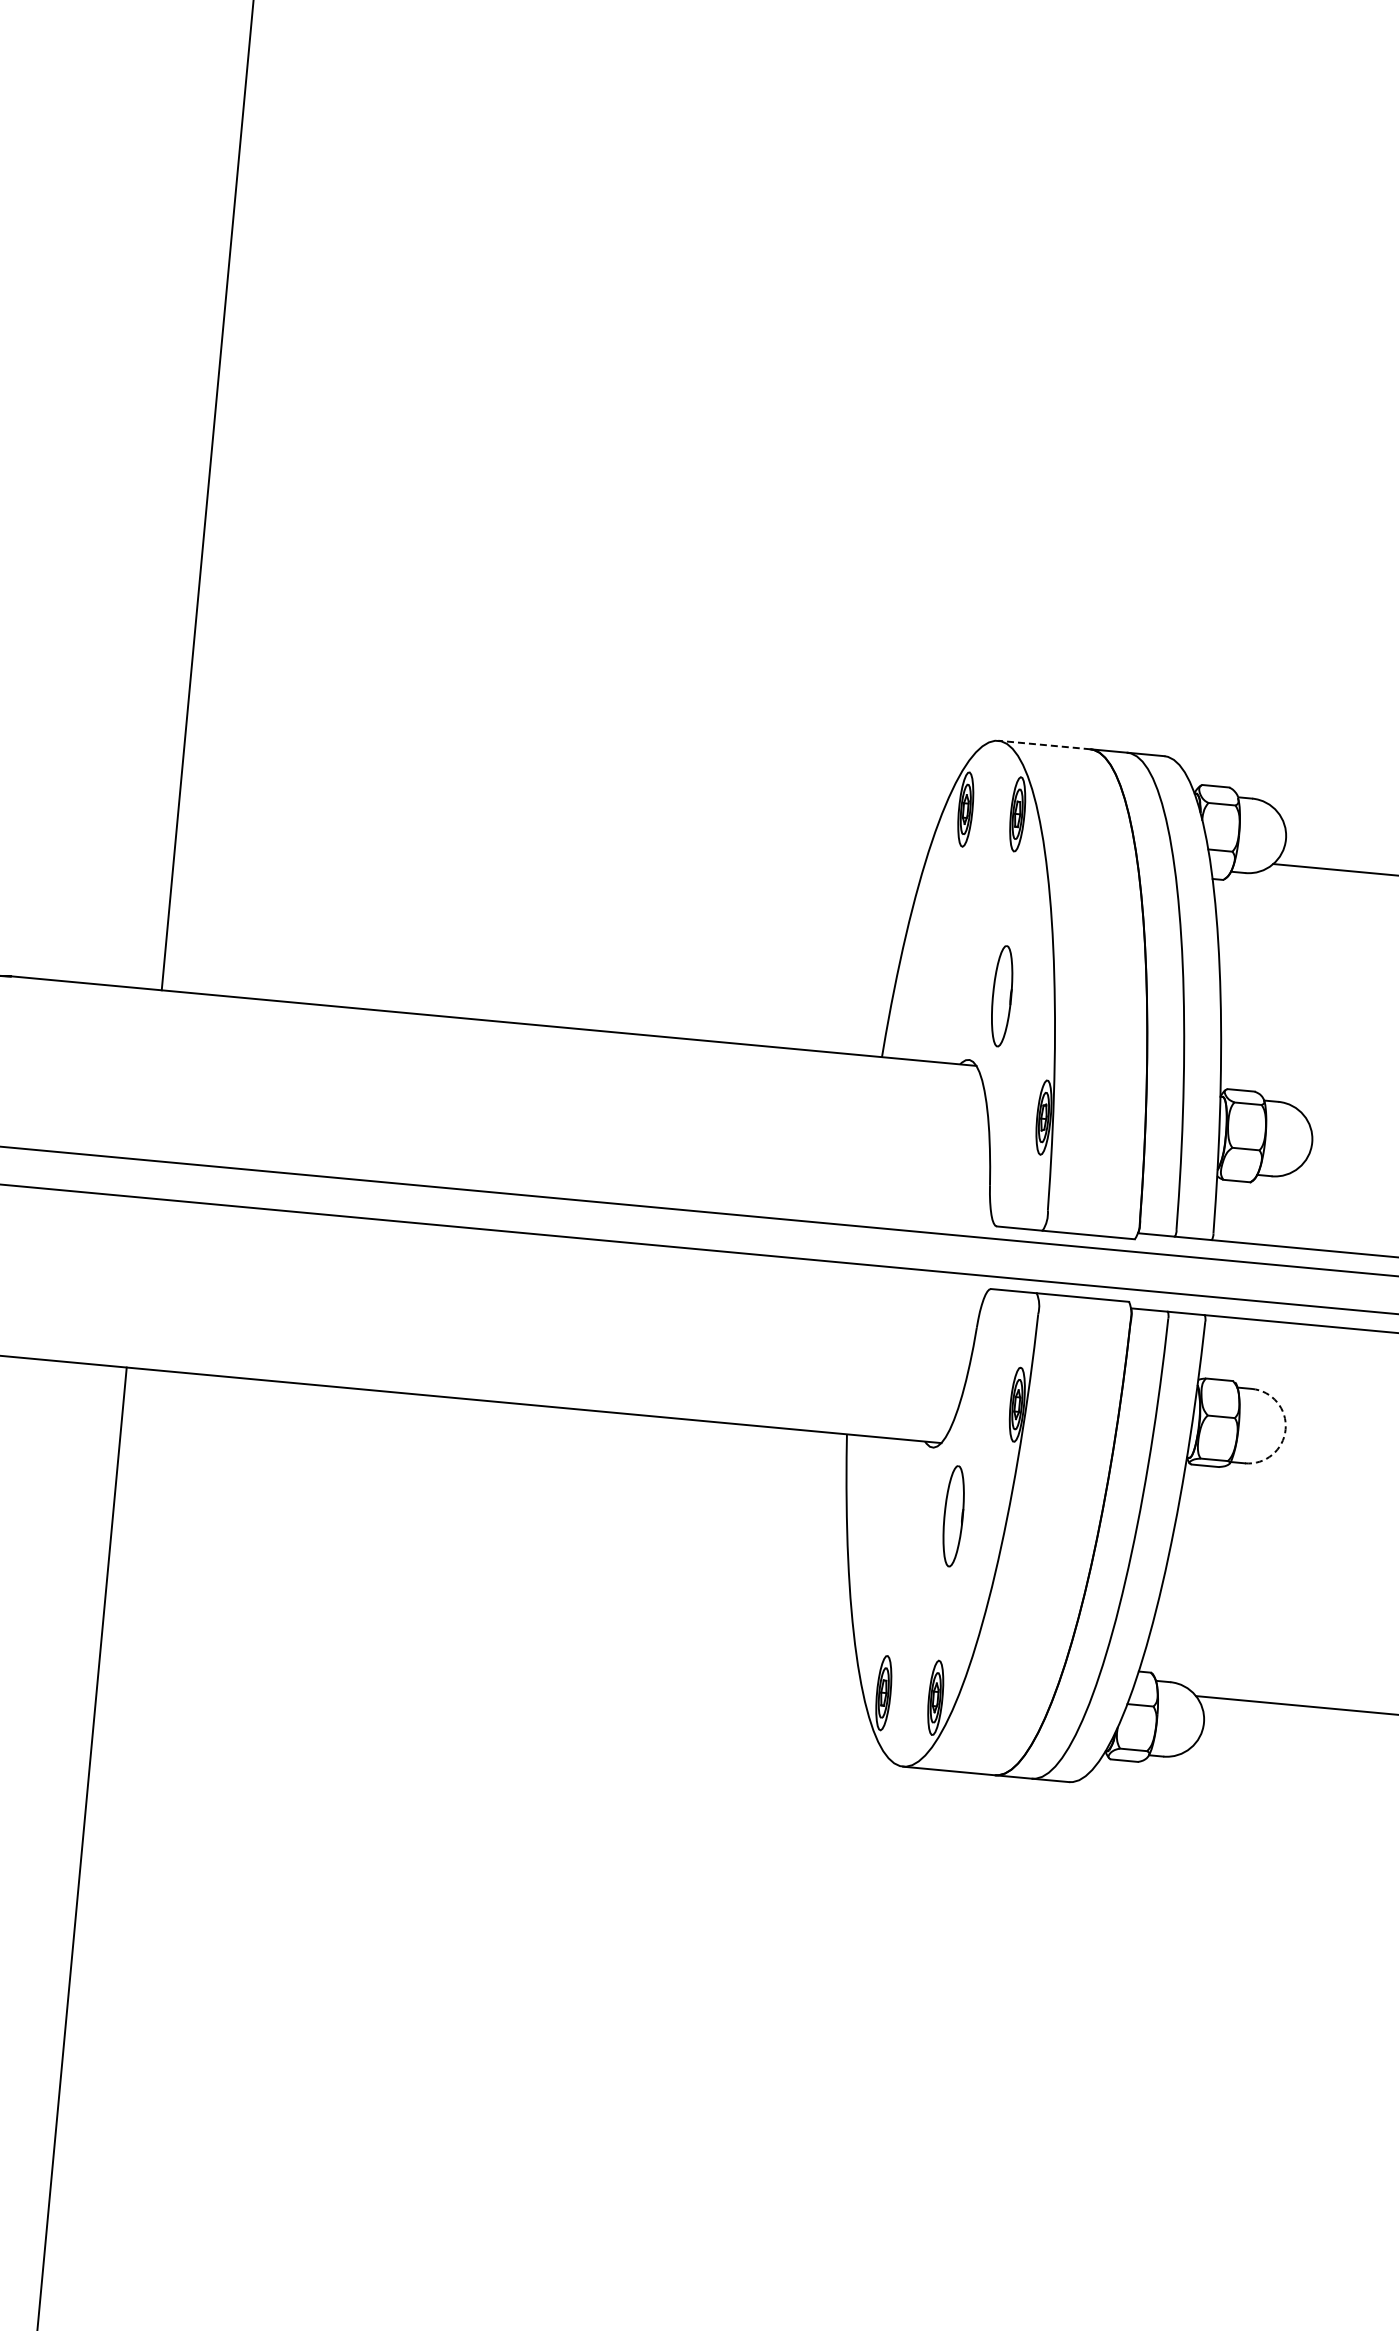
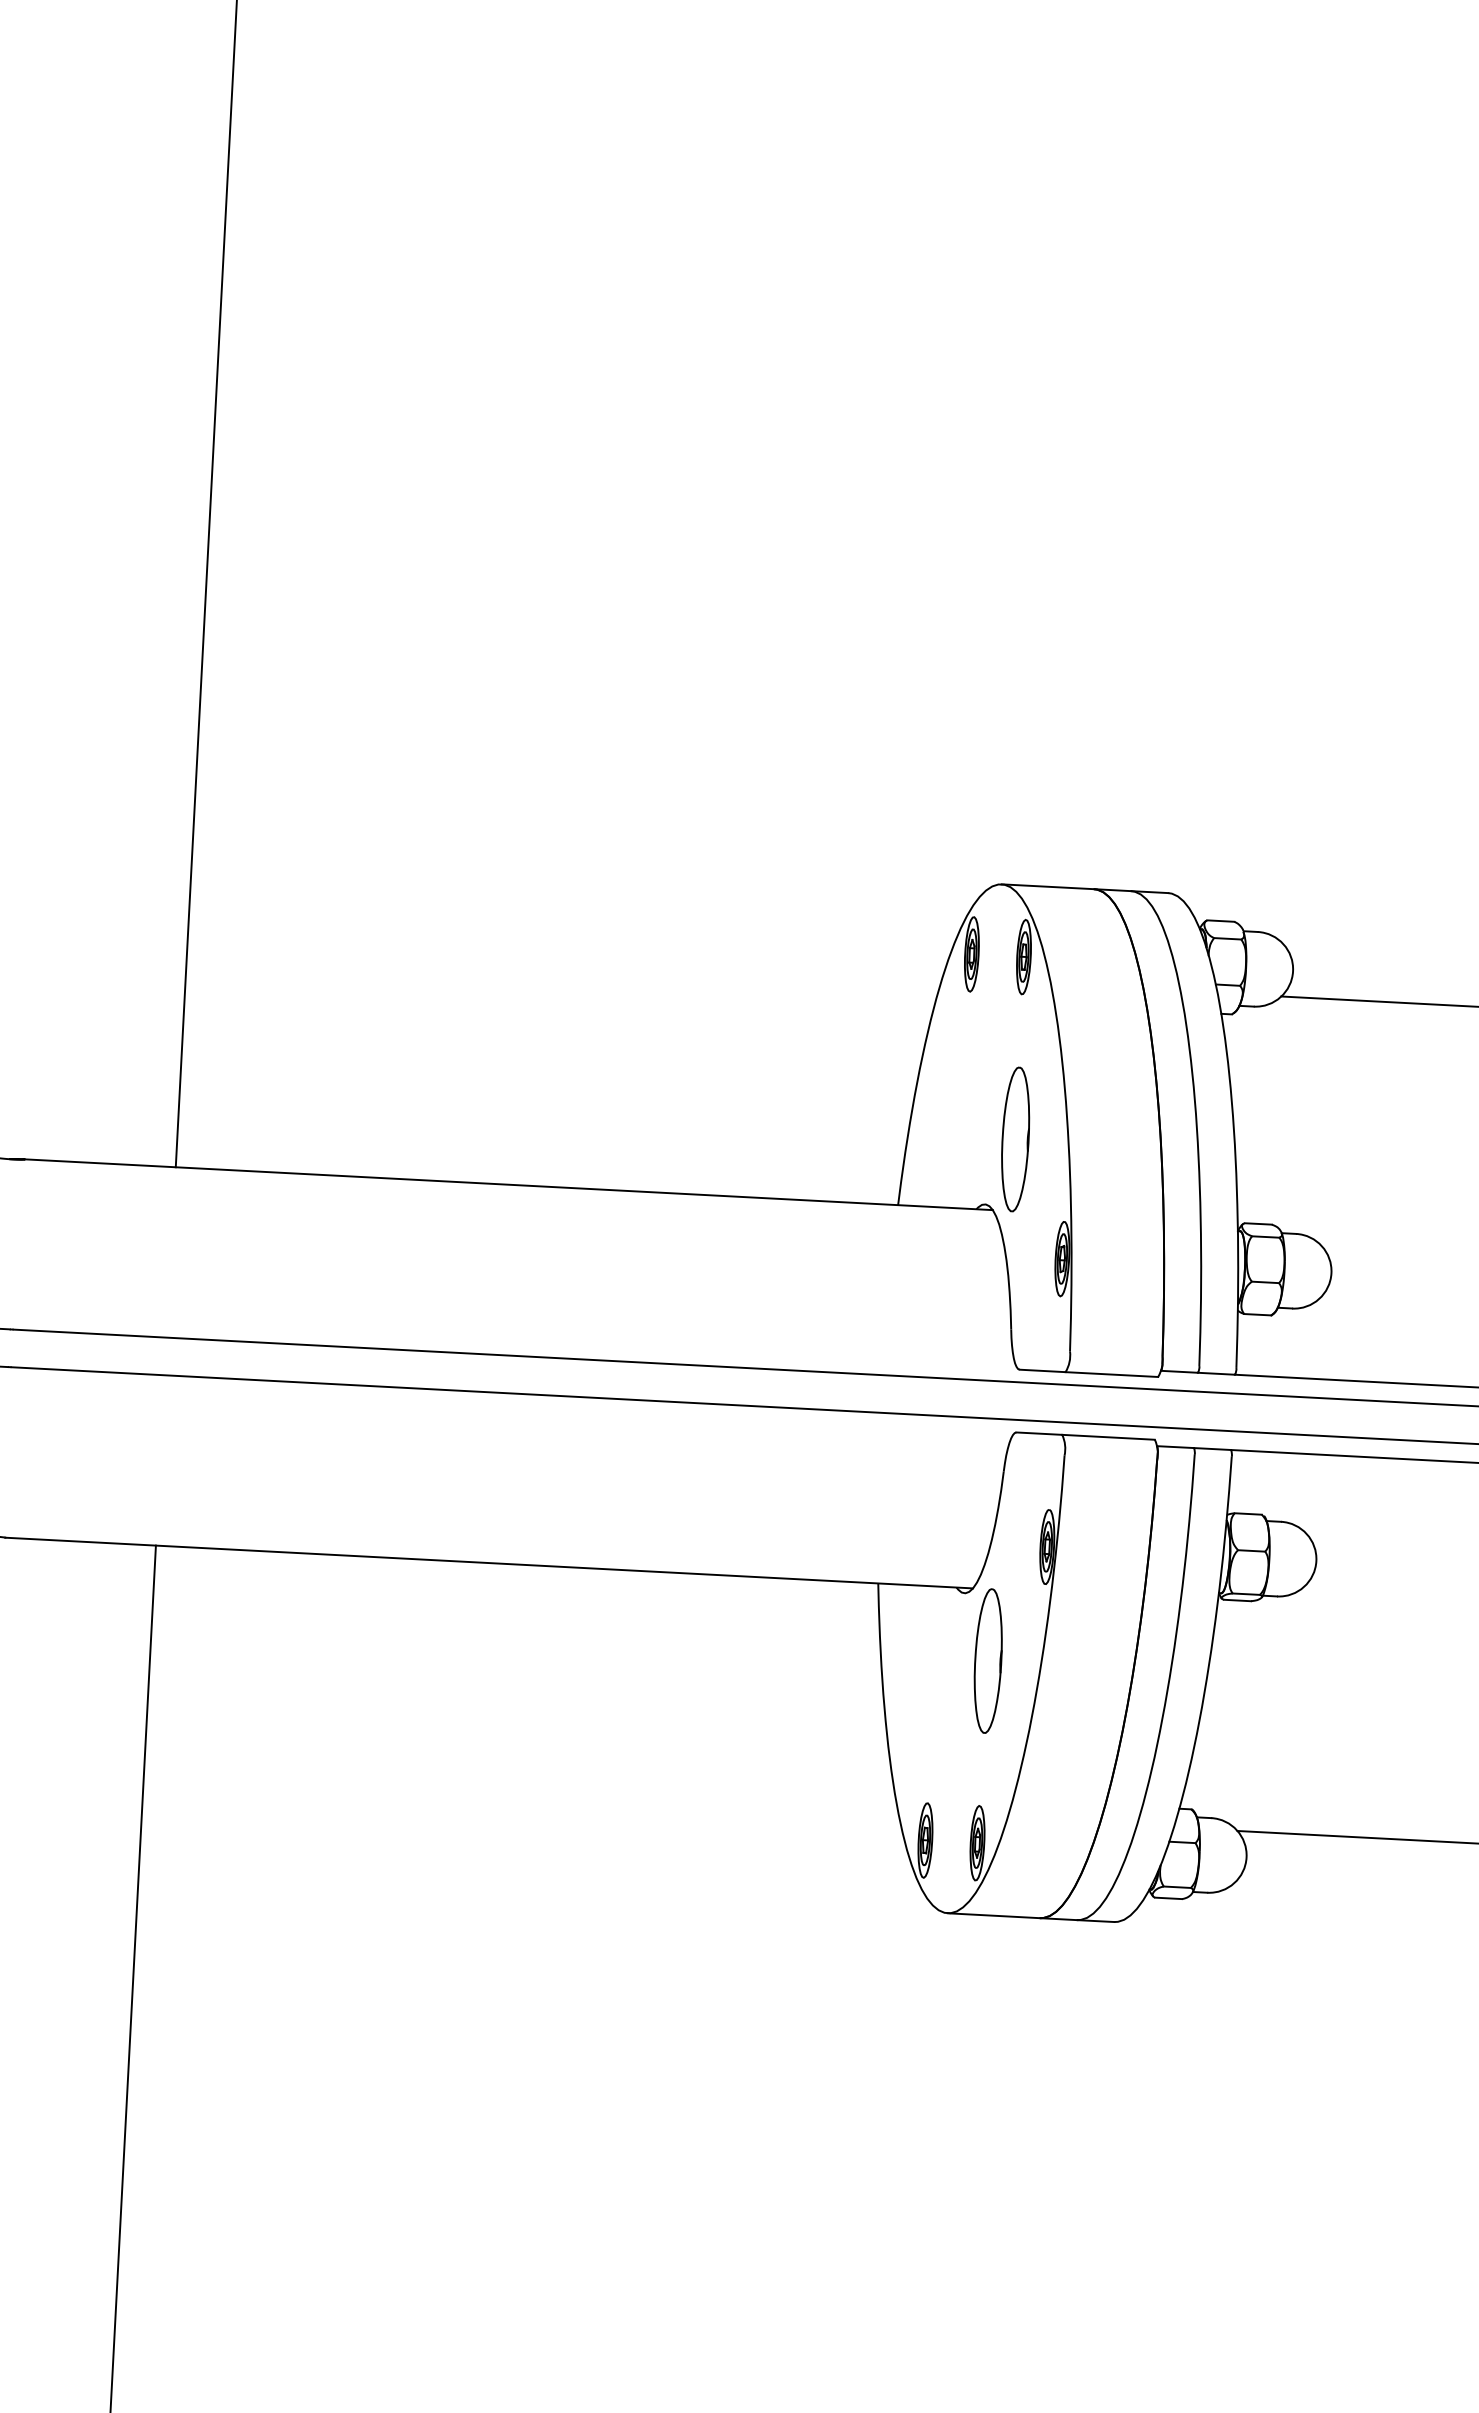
line: (1044, 744) -> (1047, 886), dashed -> solid
part: (1001, 996) -> (1015, 1139), size x1.43
arc: (1285, 1429) -> (1316, 1561), dashed -> solid
part: (953, 1515) -> (987, 1660), size x1.43

